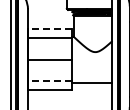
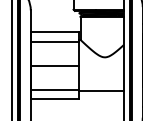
line: (50, 28) -> (55, 31), dashed -> solid
line: (50, 81) -> (55, 89), dashed -> solid

